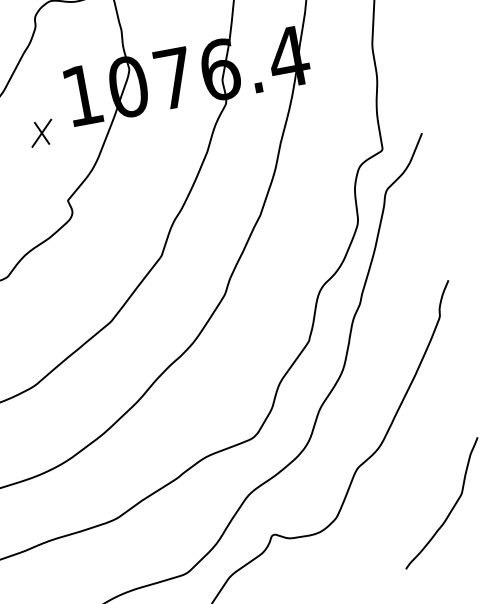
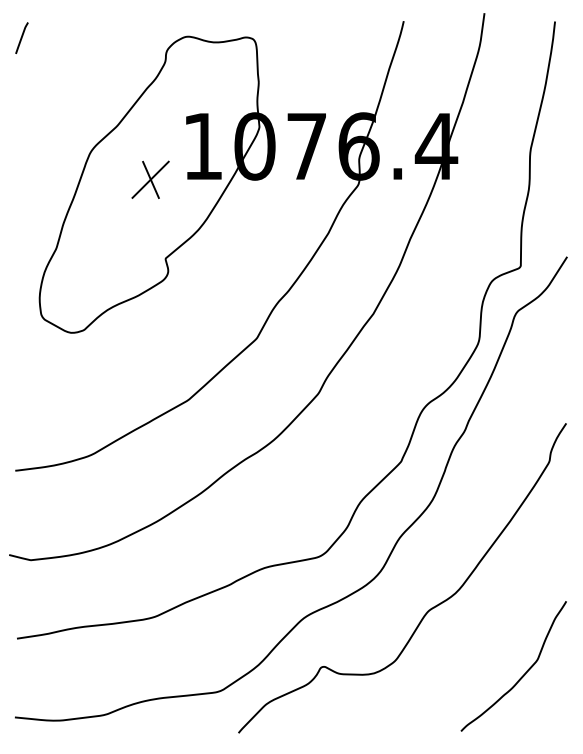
part: (41, 133) -> (150, 179), size x1.4

